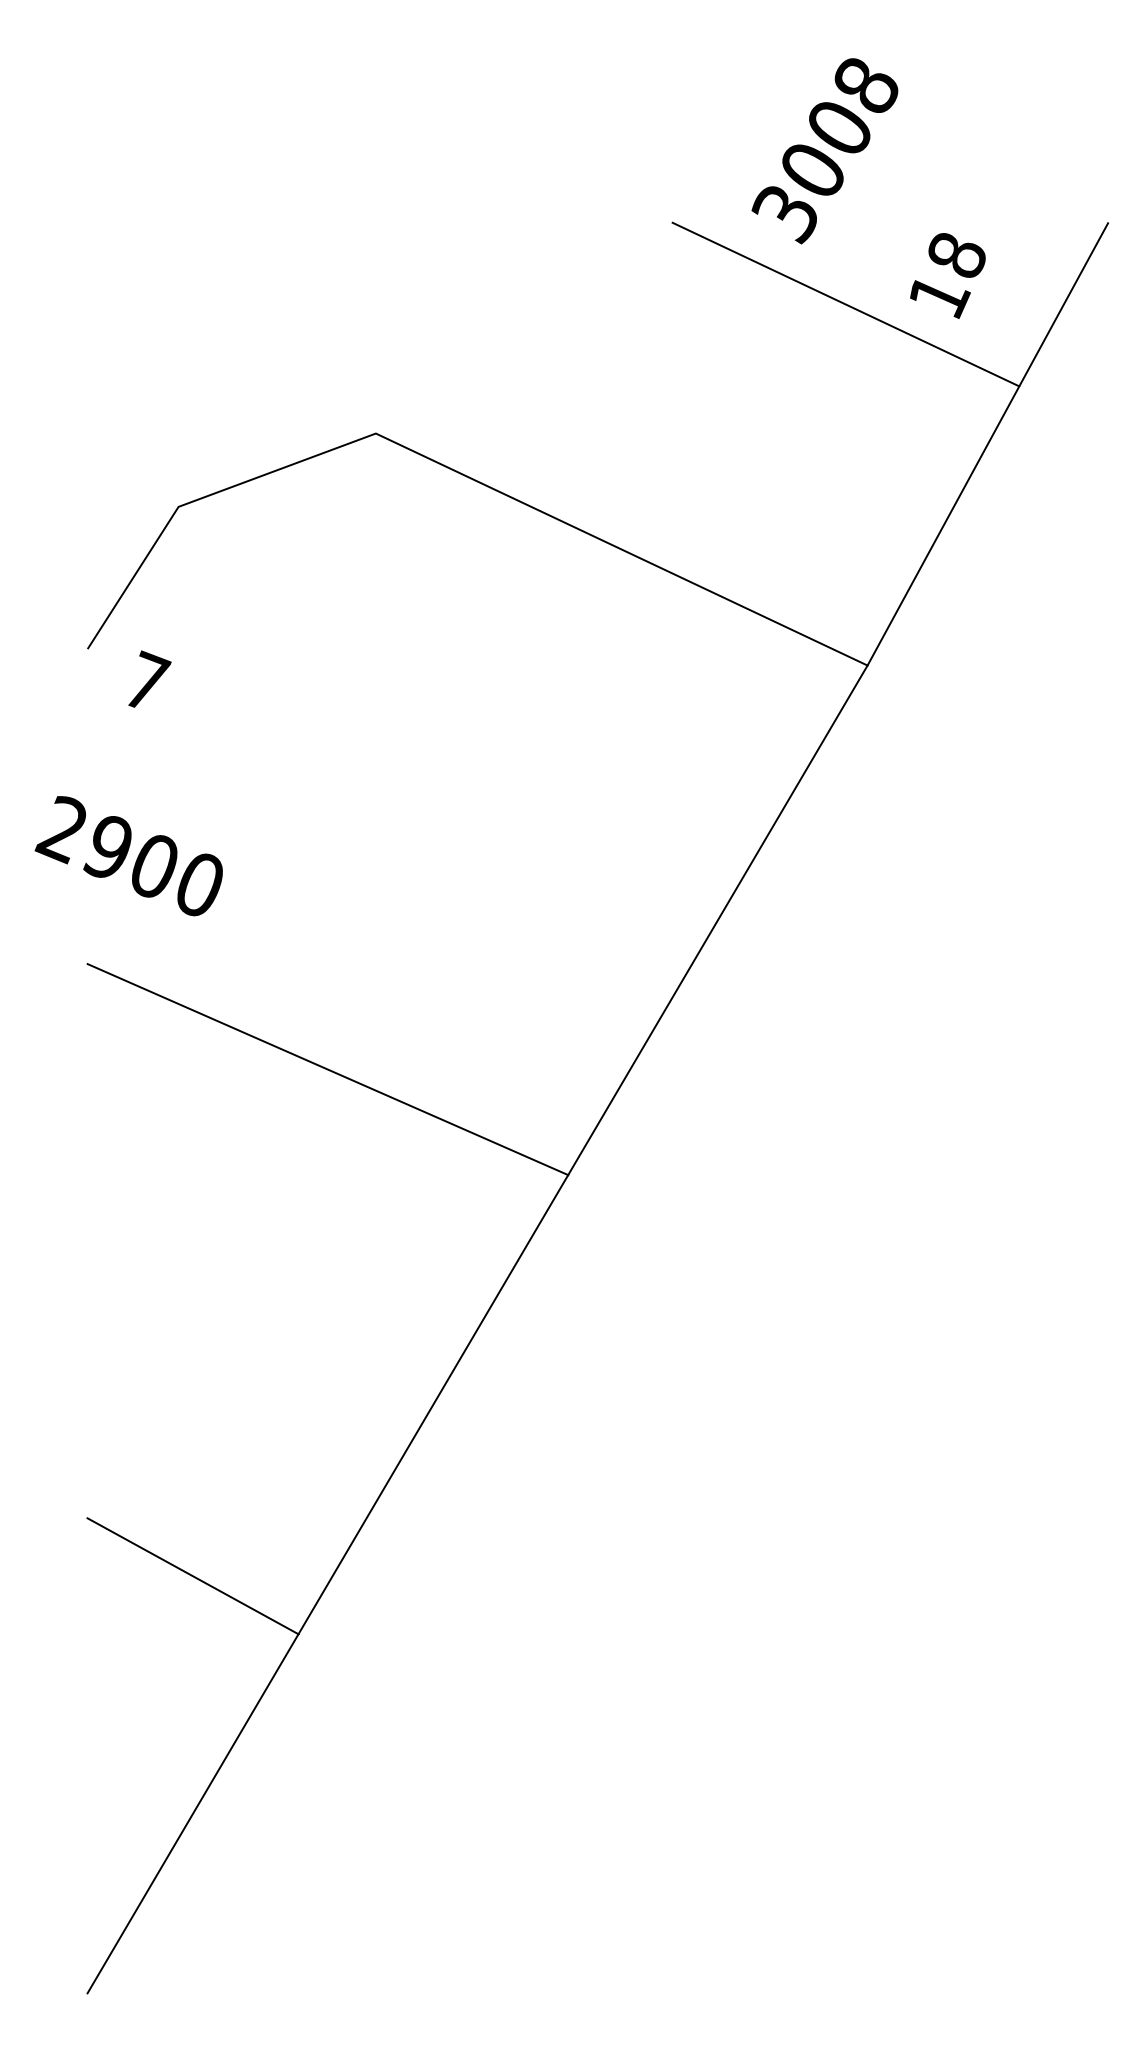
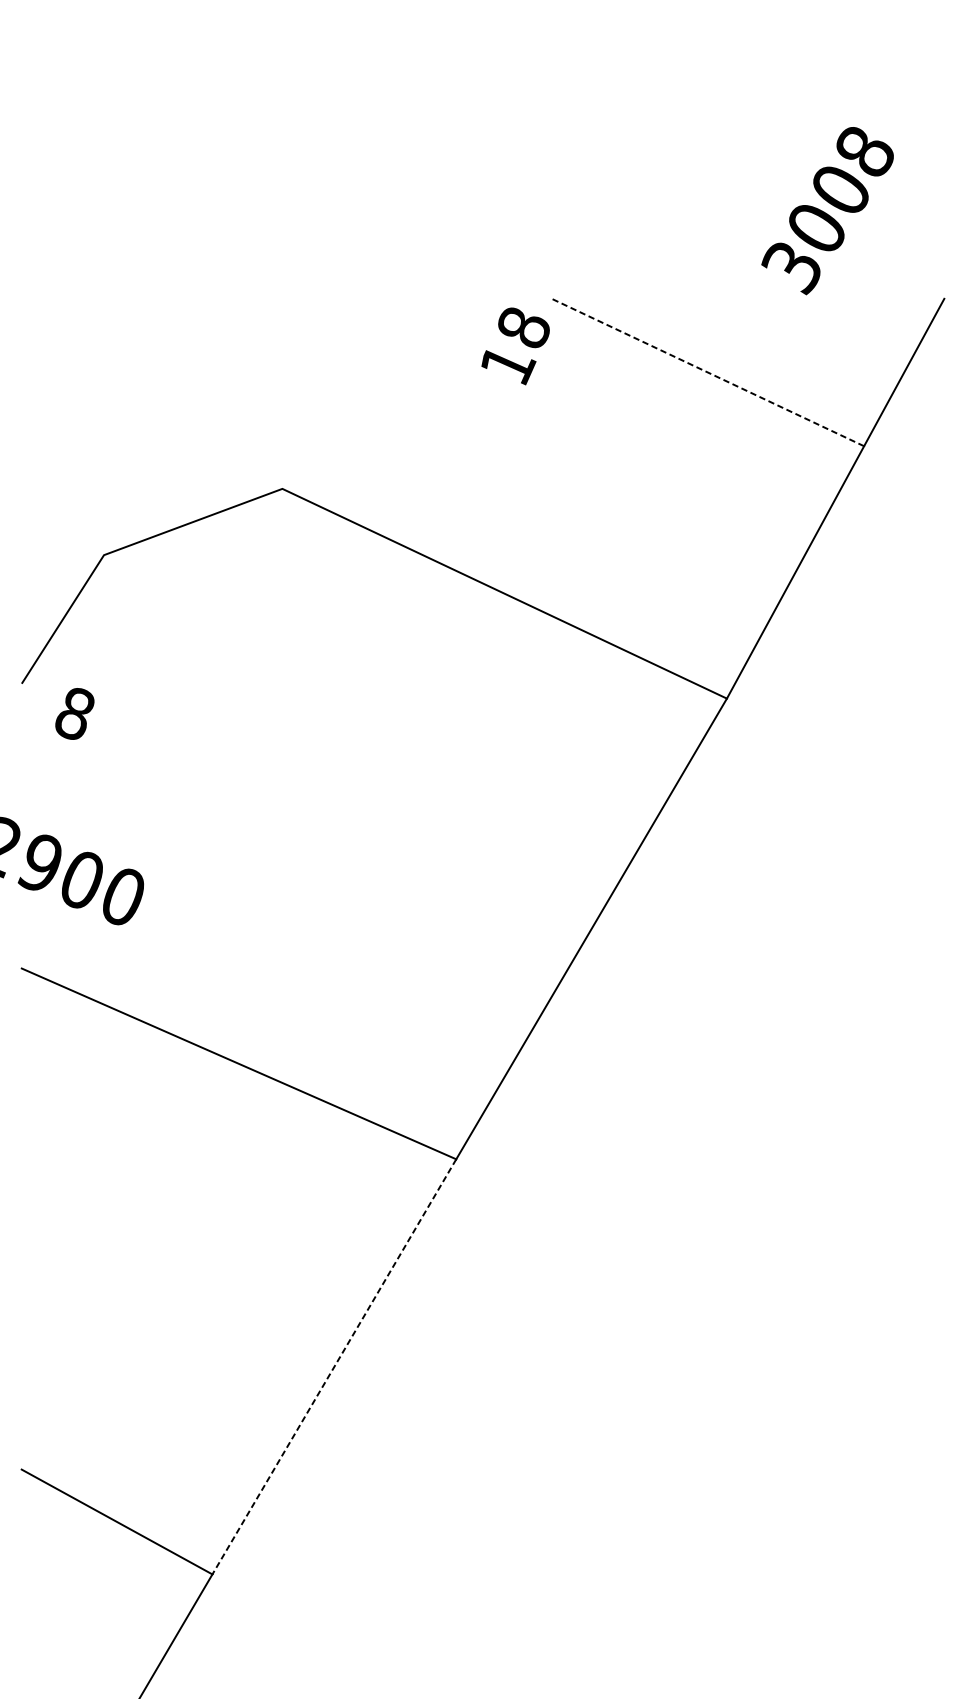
text: (824, 151) -> (827, 211), moved
text: (947, 275) -> (515, 345), moved
line: (844, 304) -> (706, 372), solid -> dashed
text: (147, 680) -> (75, 712), 7 -> 8
line: (433, 1405) -> (334, 1367), solid -> dashed

